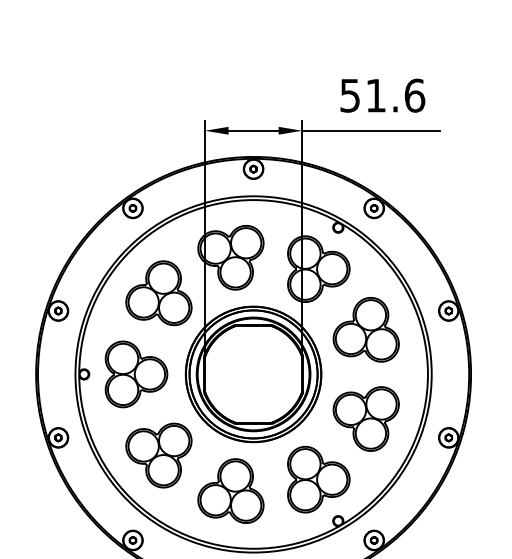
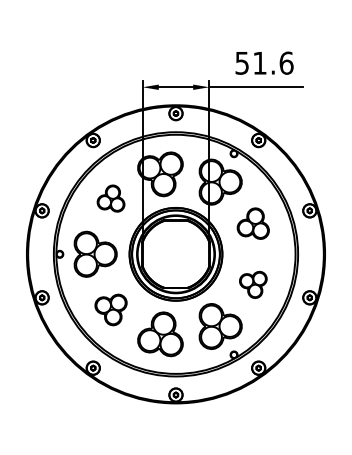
part: (158, 292) -> (110, 198), size x0.6
part: (366, 329) -> (253, 223), size x0.7
part: (366, 418) -> (253, 284), size x0.6
part: (158, 454) -> (110, 309), size x0.7

